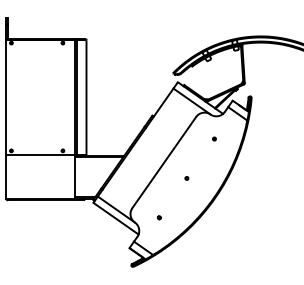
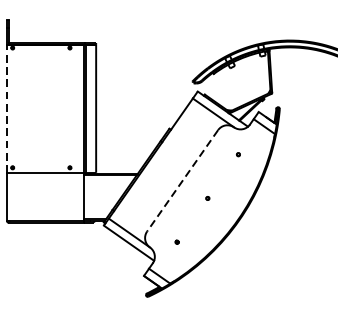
line: (6, 97) -> (7, 108), solid -> dashed
line: (164, 162) -> (182, 180), solid -> dashed

